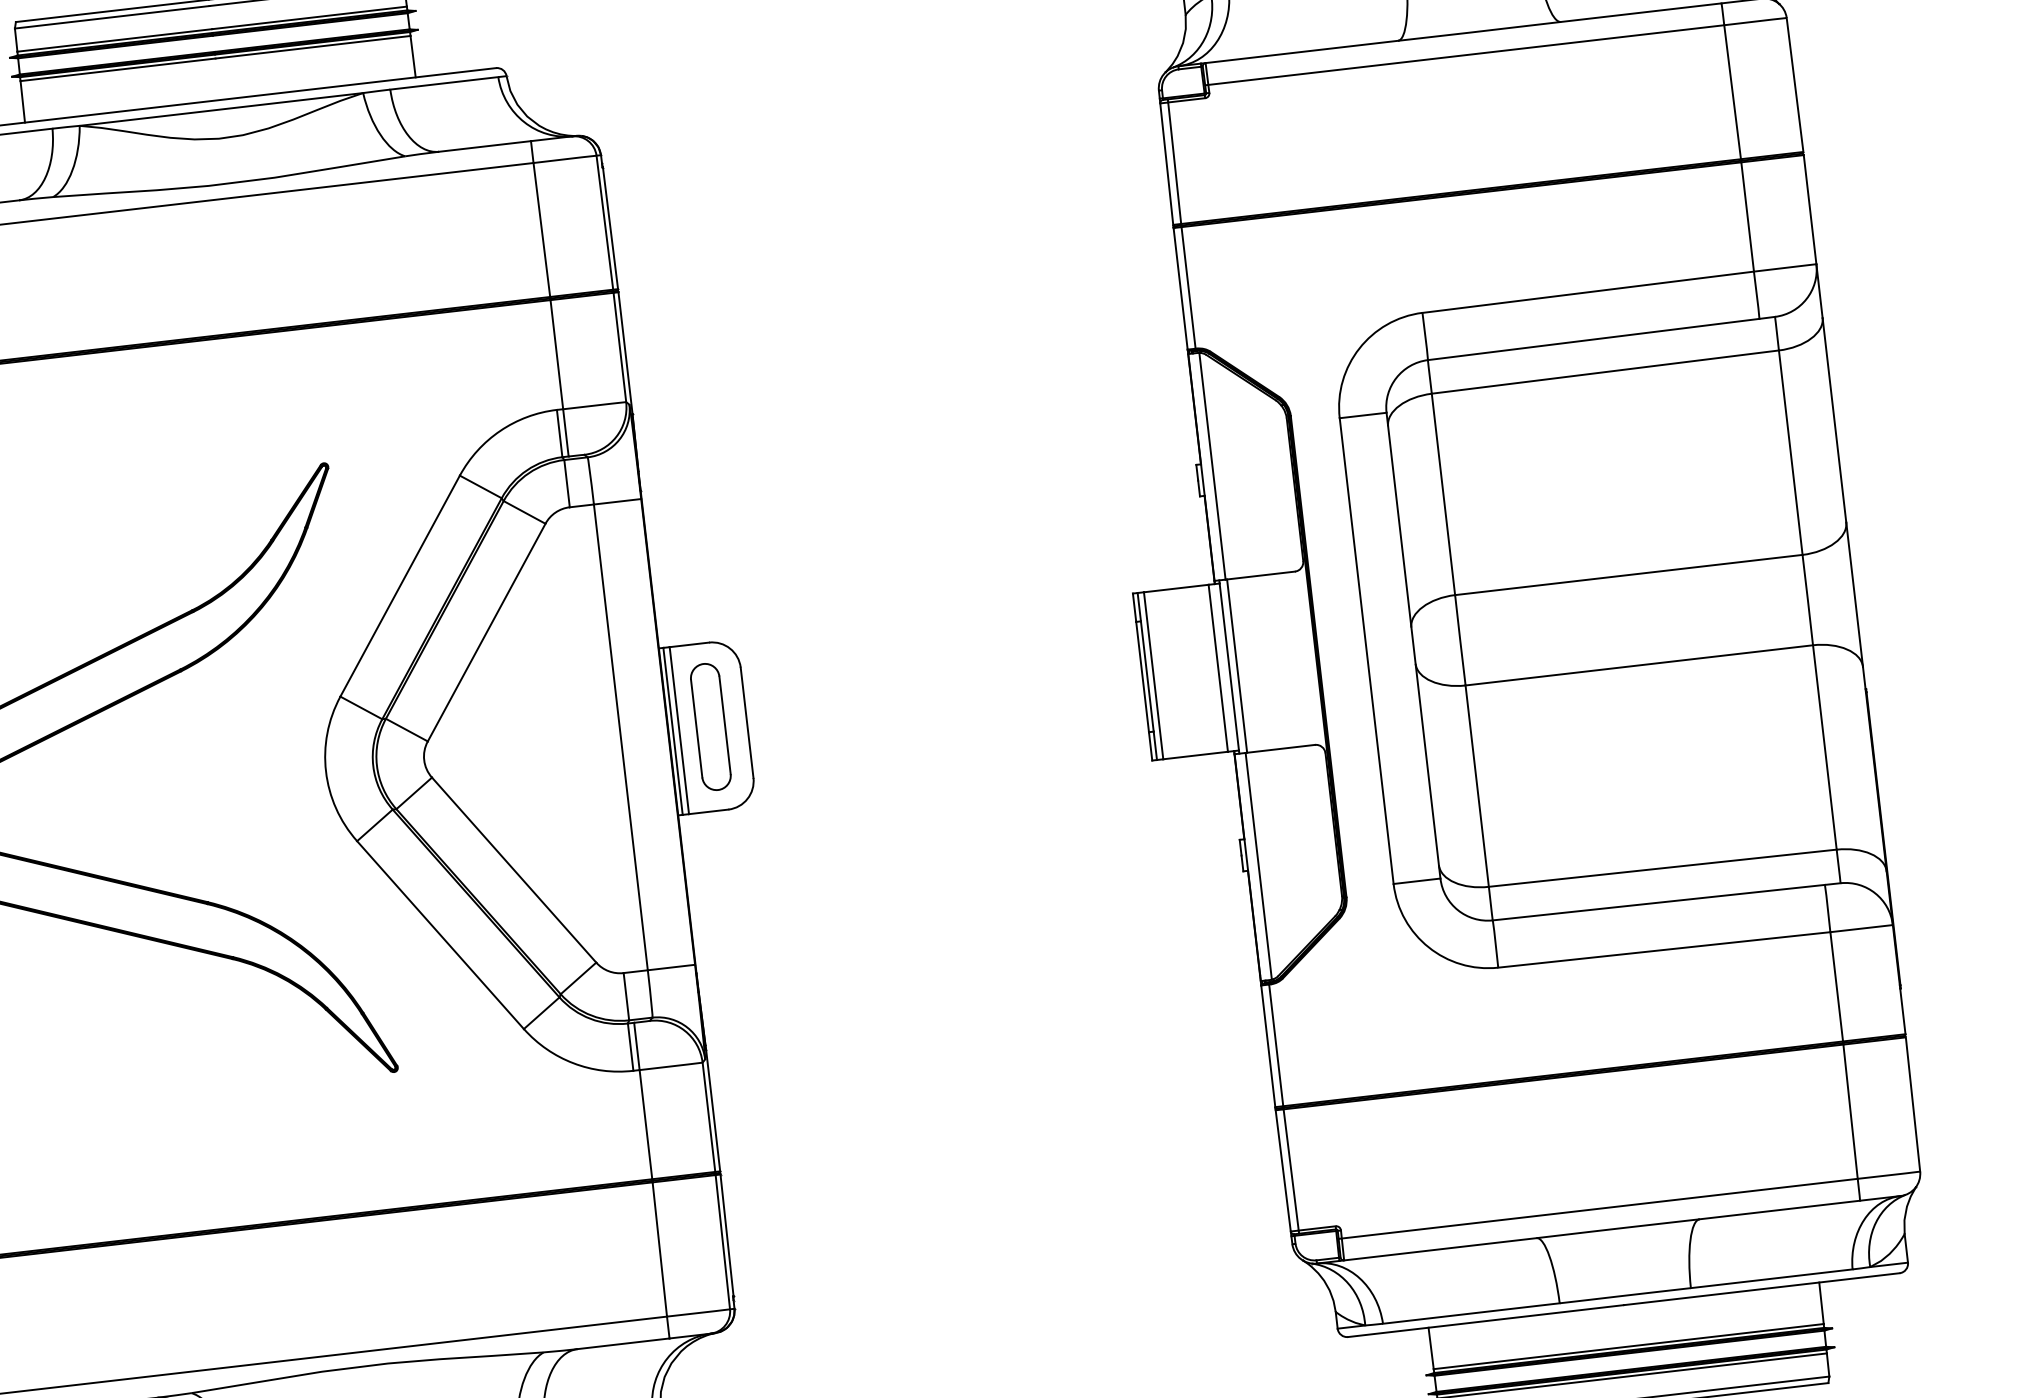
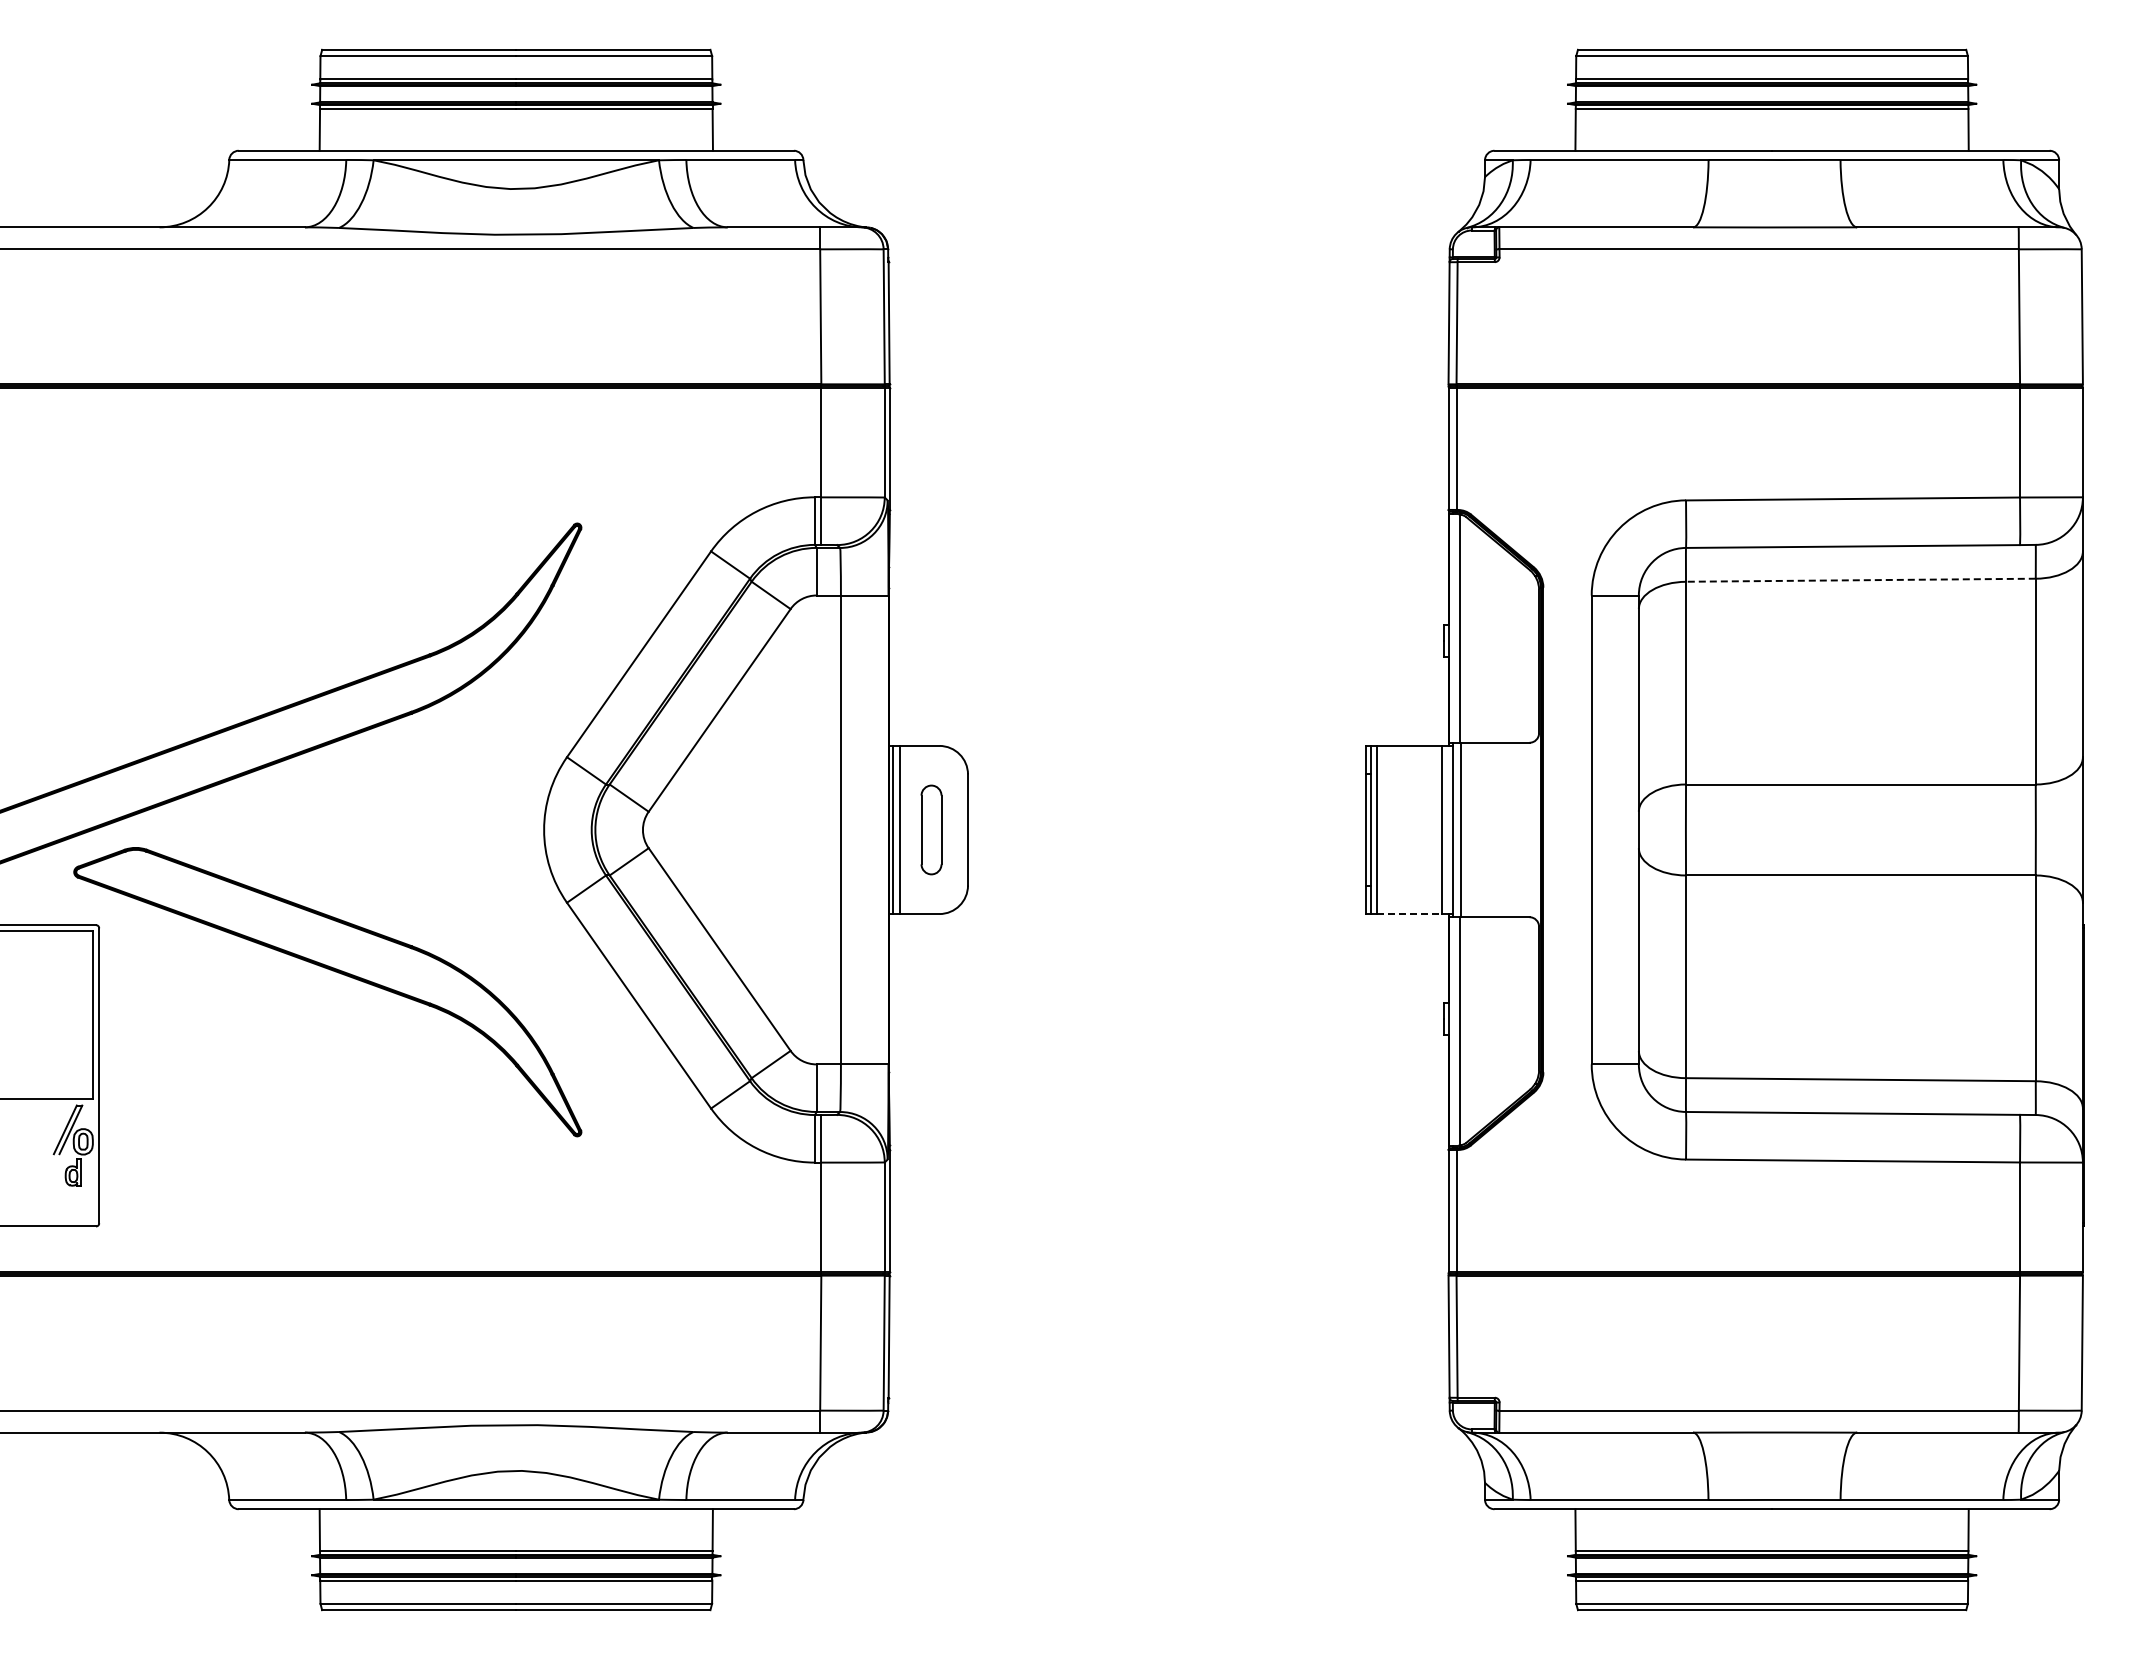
line: (1605, 372) -> (1860, 580), solid -> dashed
part: (710, 726) -> (931, 829), size x0.7
line: (1195, 756) -> (1409, 914), solid -> dashed

